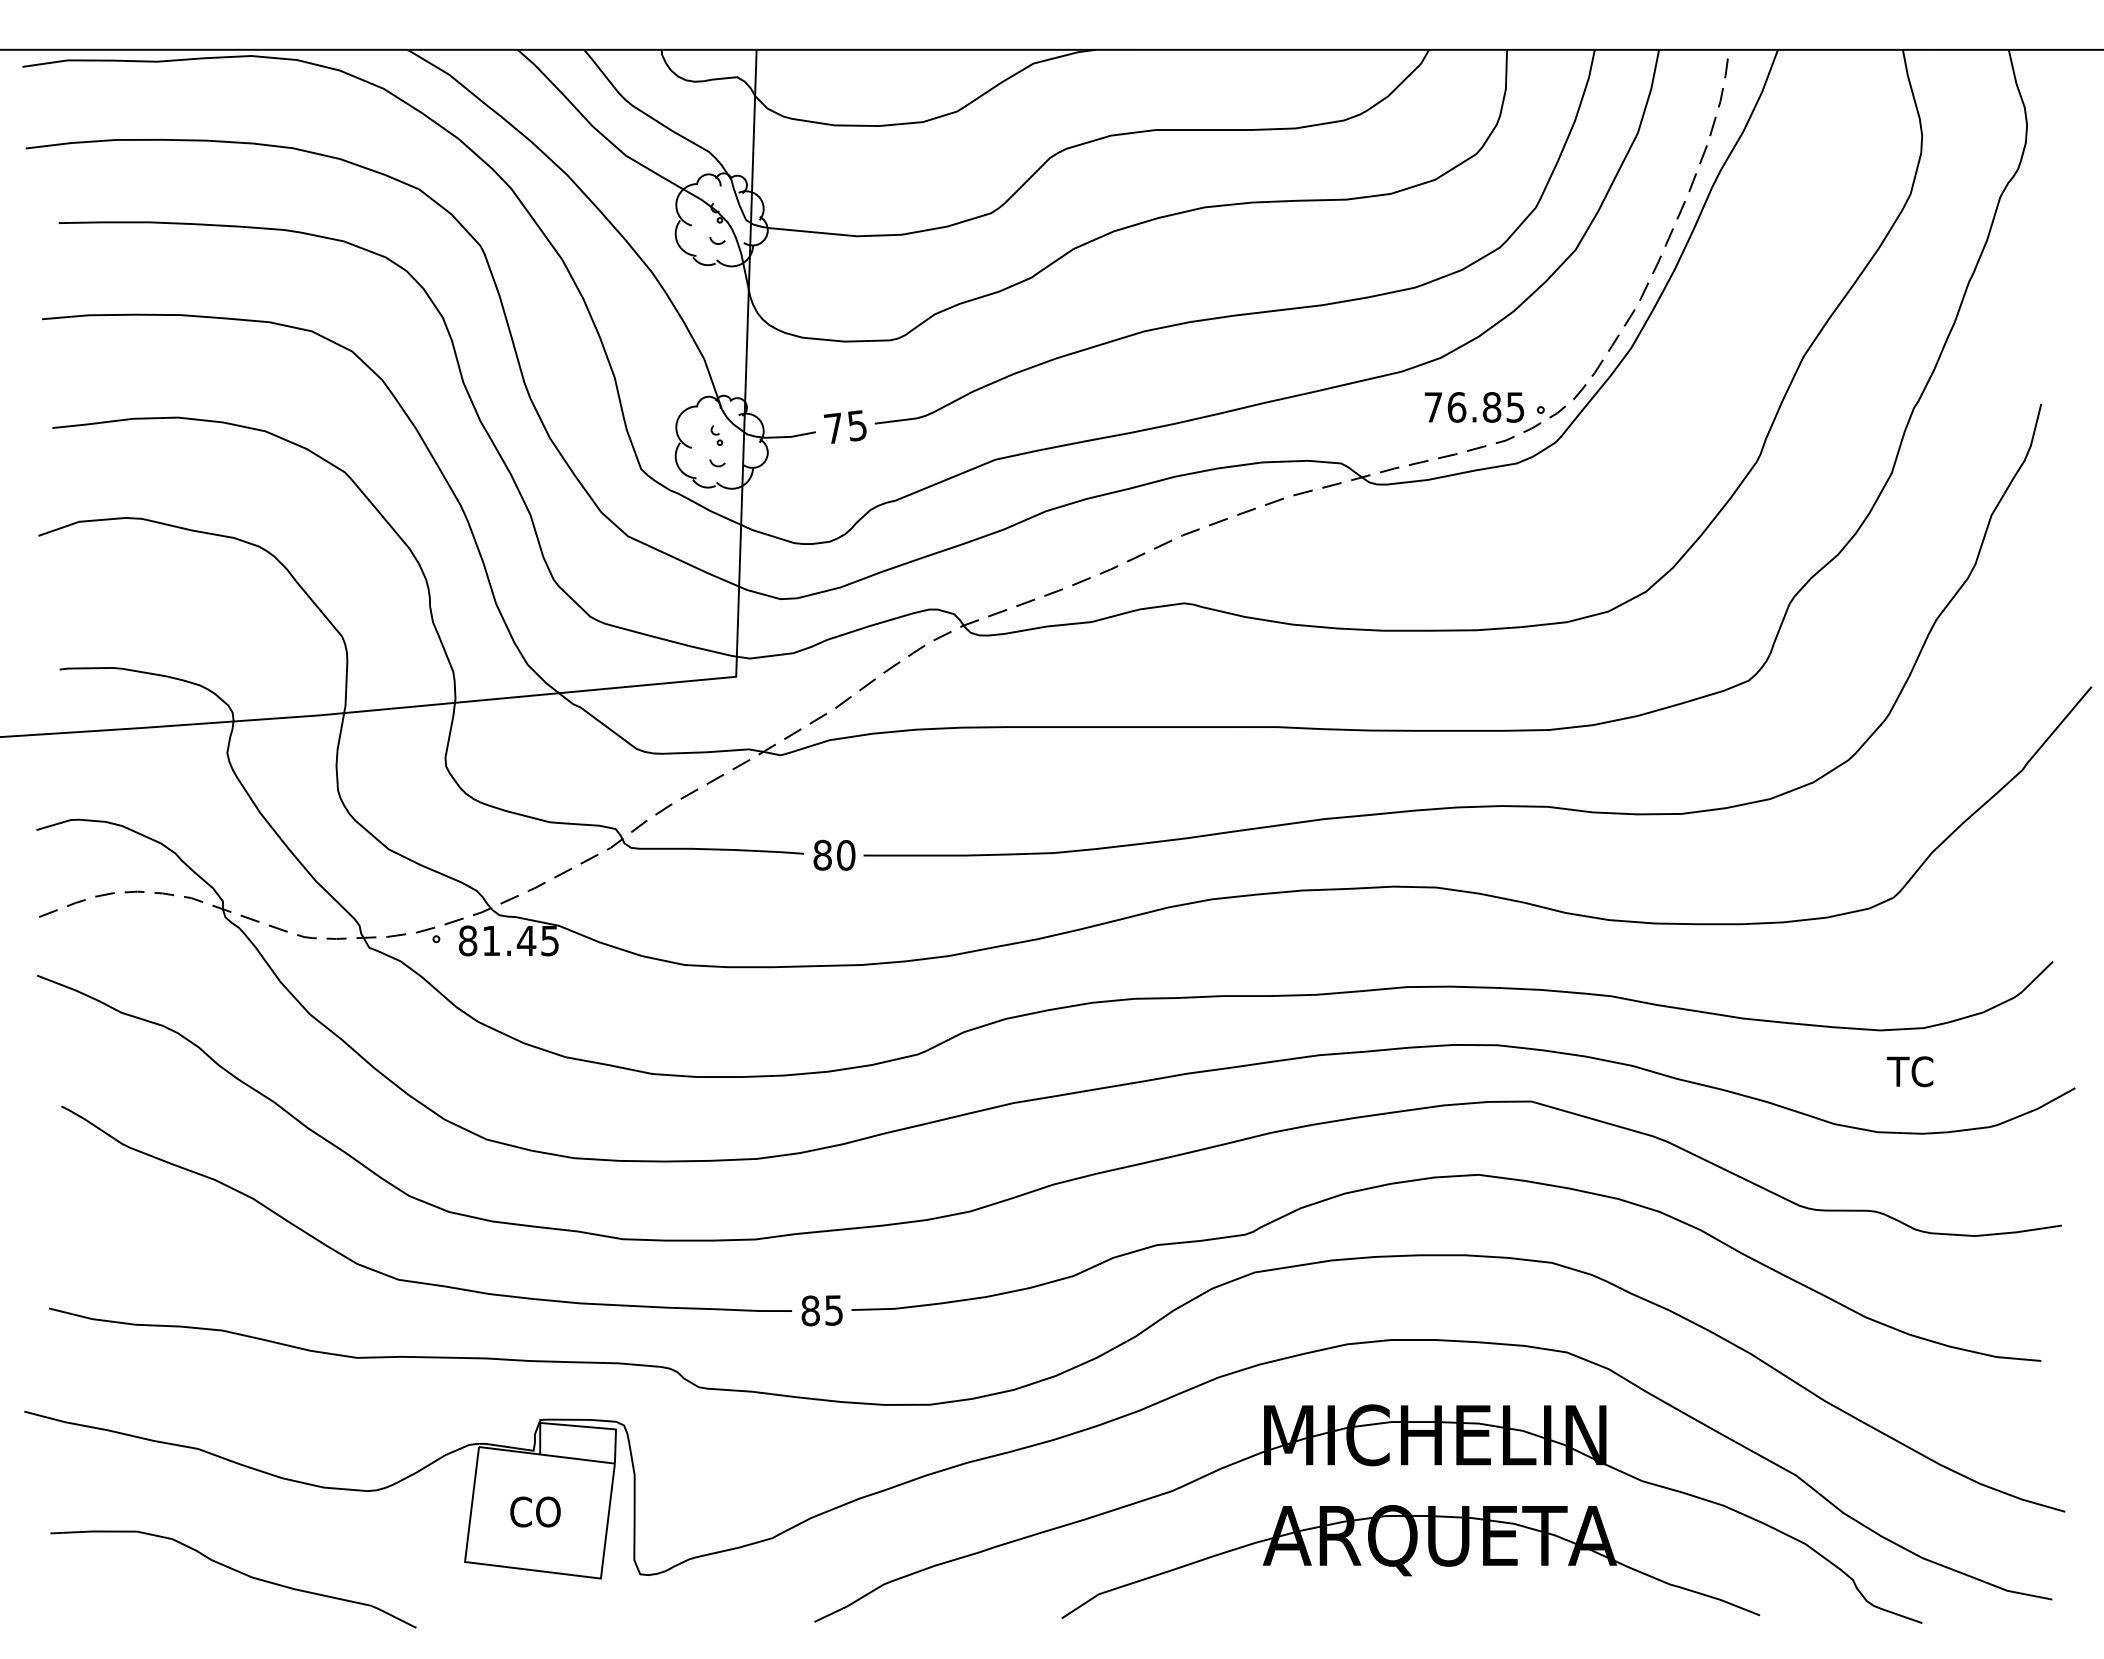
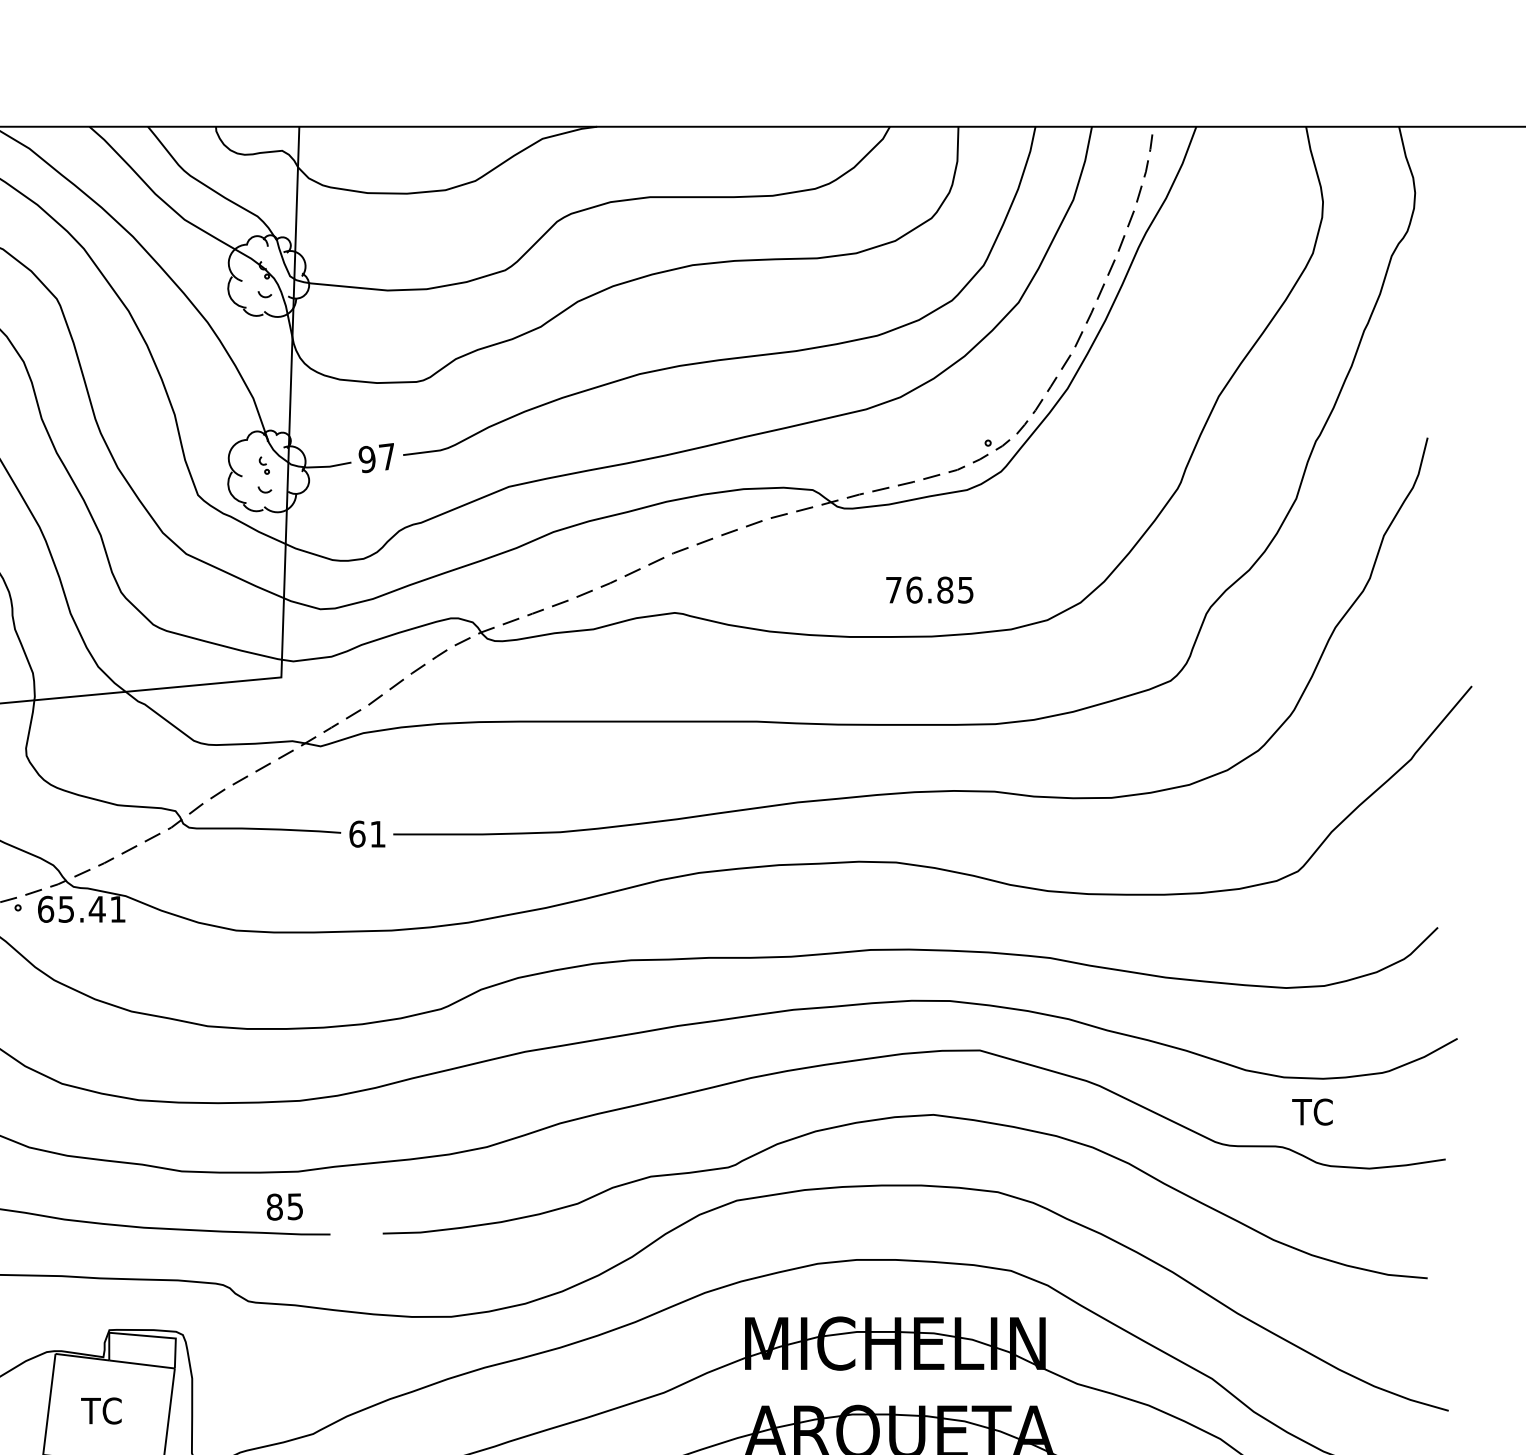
text: (1473, 407) -> (928, 590), moved
text: (845, 427) -> (377, 458), 75 -> 97
text: (834, 854) -> (367, 833), 80 -> 61
text: (508, 940) -> (81, 909), 81.45 -> 65.41
text: (1910, 1071) -> (1312, 1111), moved
text: (821, 1310) -> (284, 1206), moved
text: (534, 1511) -> (104, 1410), CO -> TC

